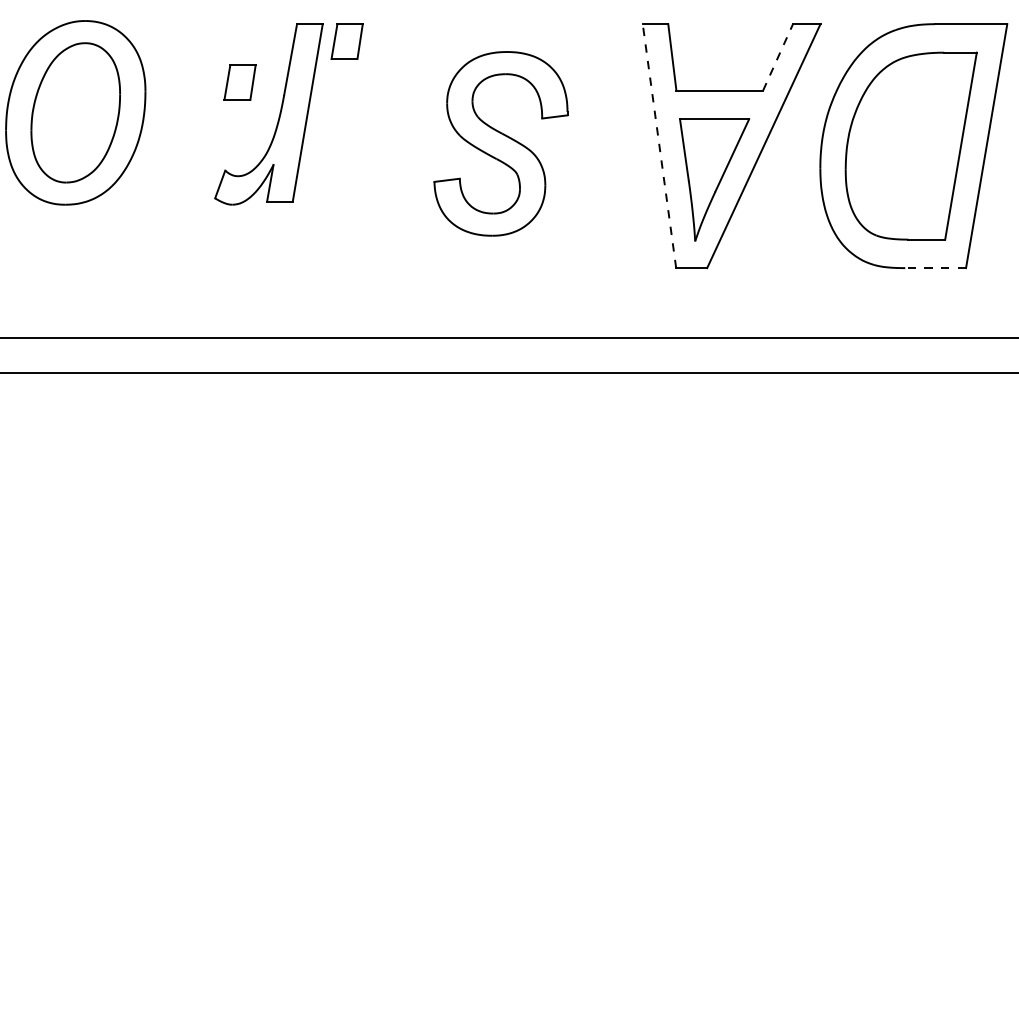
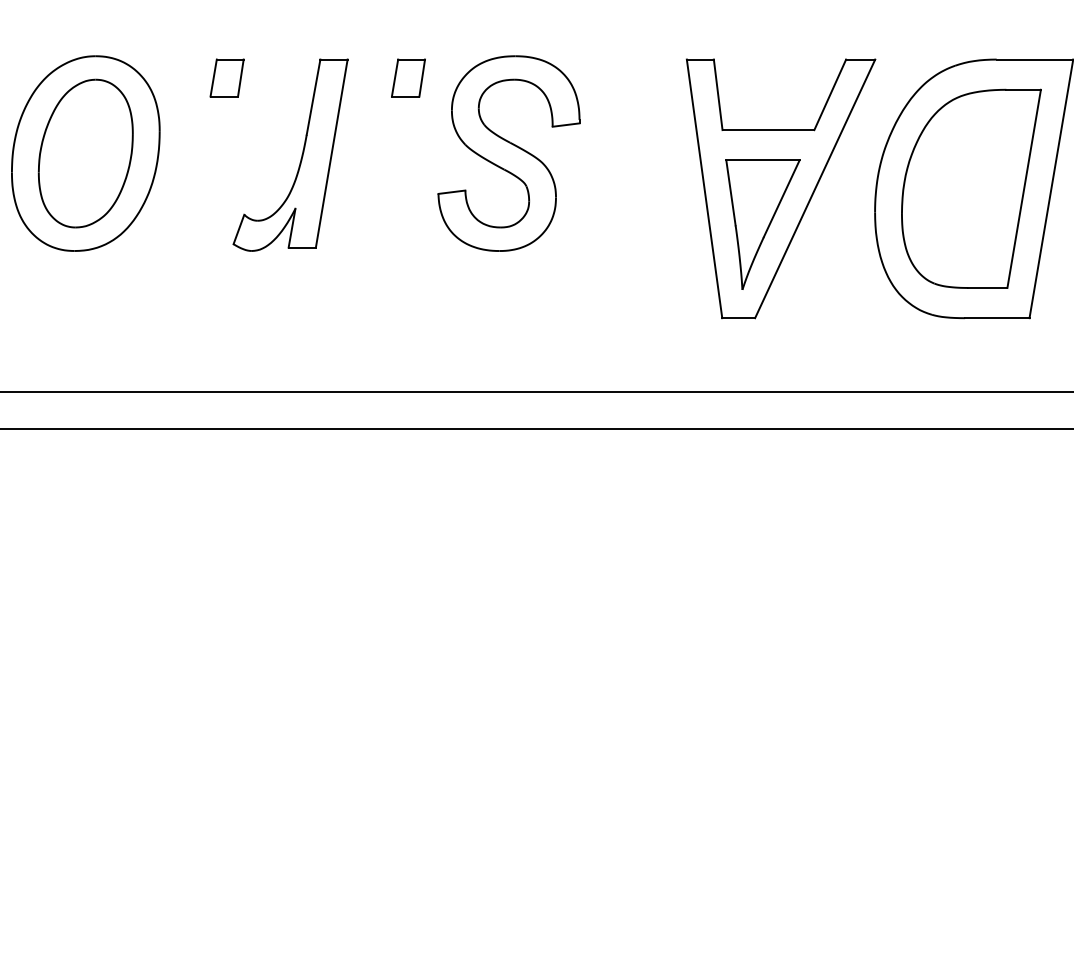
part: (346, 41) -> (407, 77), moved
line: (778, 56) -> (830, 93), dashed -> solid
part: (239, 82) -> (226, 77), moved
part: (500, 143) -> (508, 153), moved
line: (659, 145) -> (704, 188), dashed -> solid
line: (935, 268) -> (997, 318), dashed -> solid

